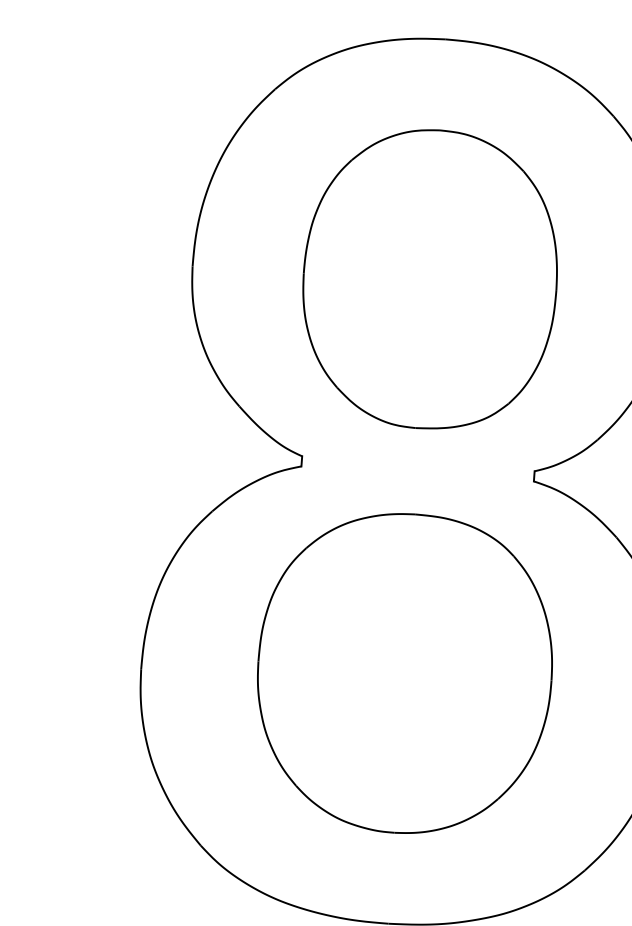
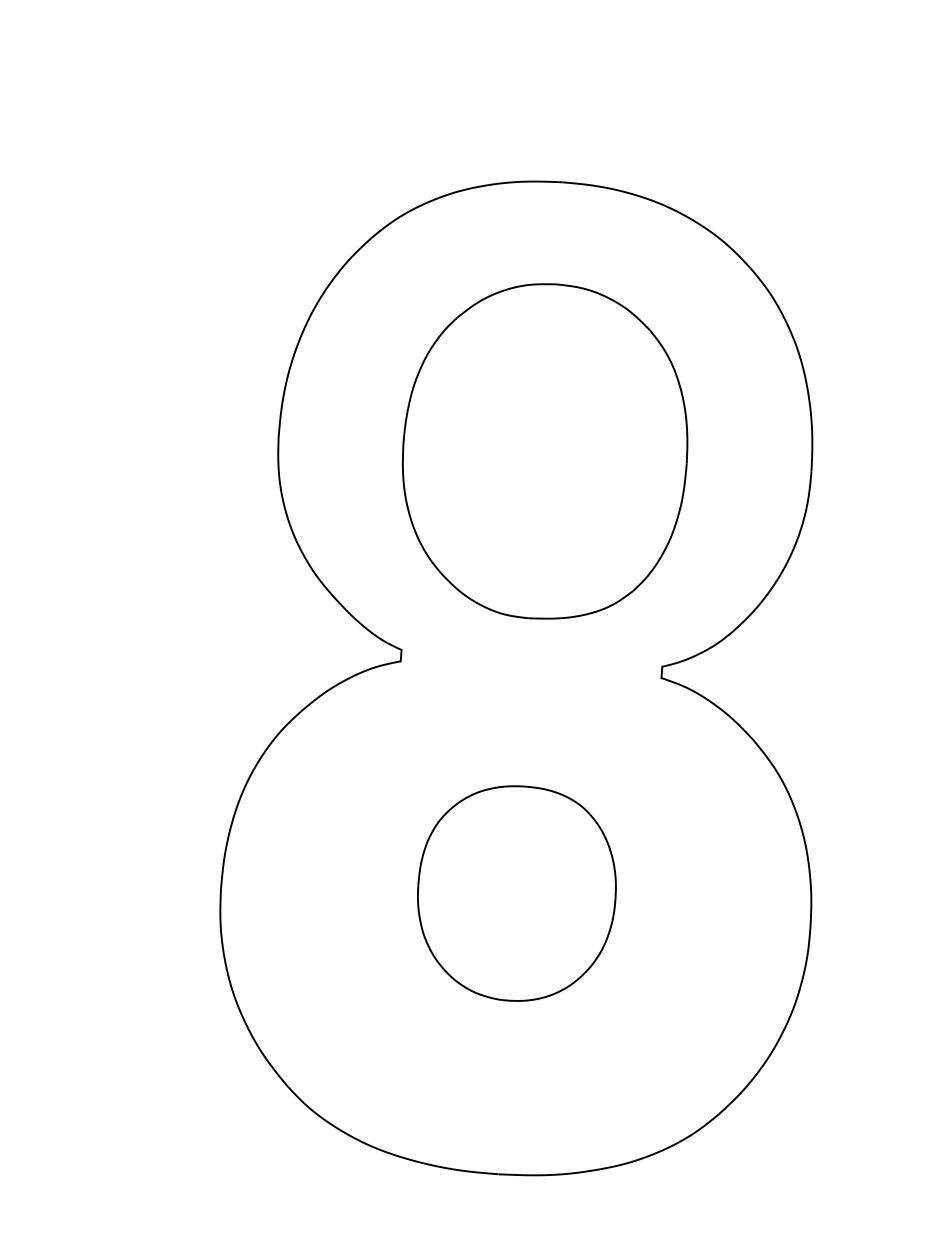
part: (404, 673) -> (516, 893), size x0.6

